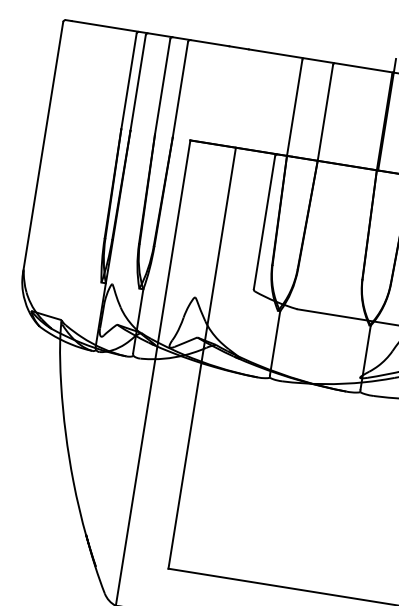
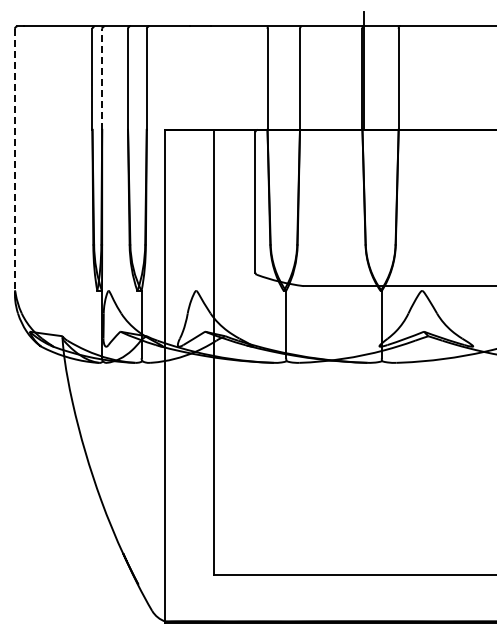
line: (138, 82) -> (102, 78), solid -> dashed
line: (42, 147) -> (14, 161), solid -> dashed

